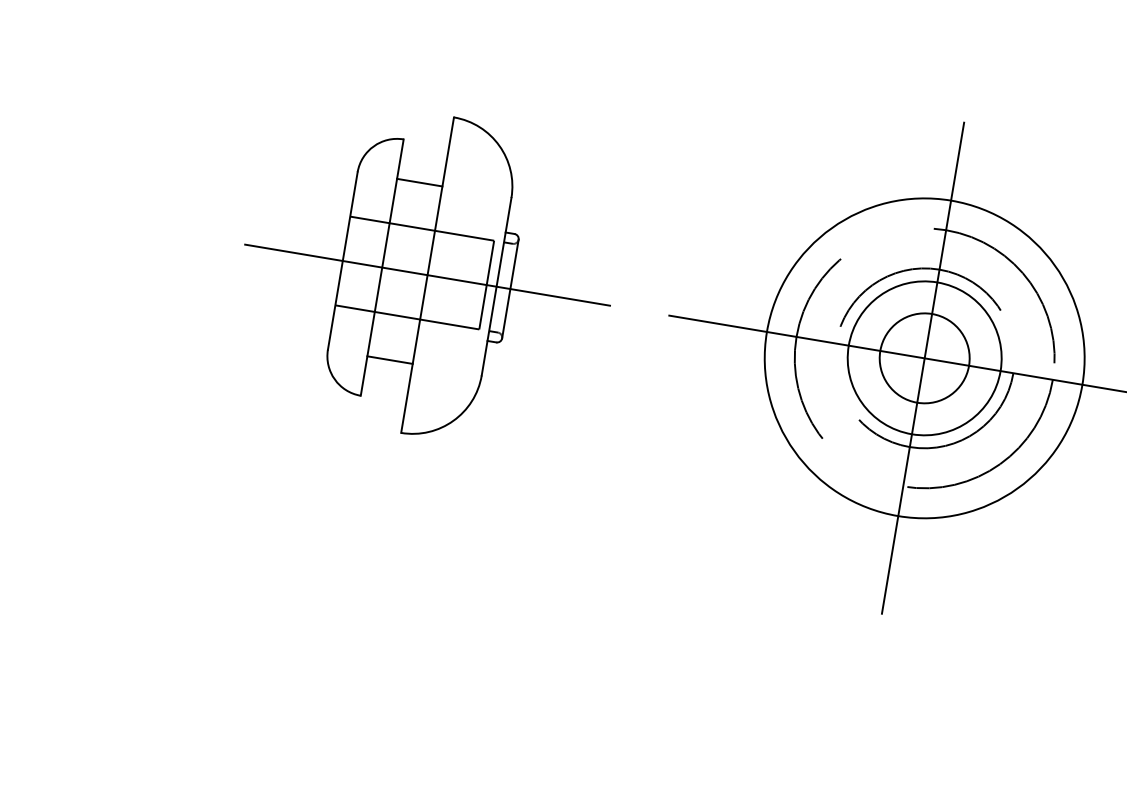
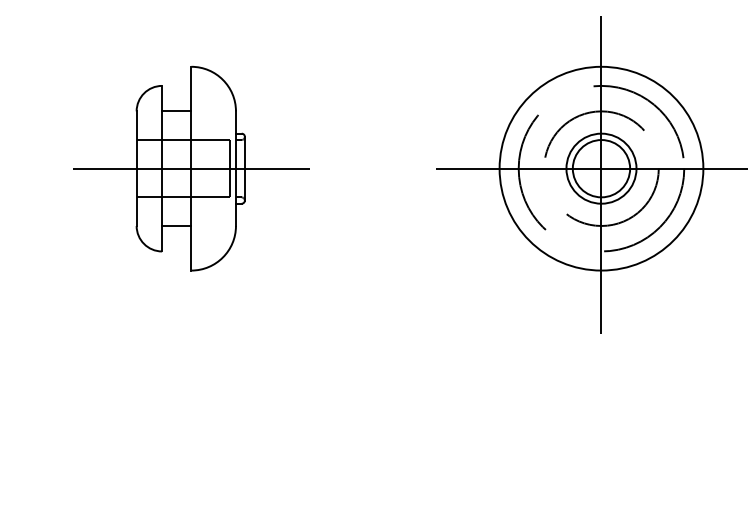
part: (427, 274) -> (191, 168), moved
circle: (924, 358) -> (601, 168), size x0.71

